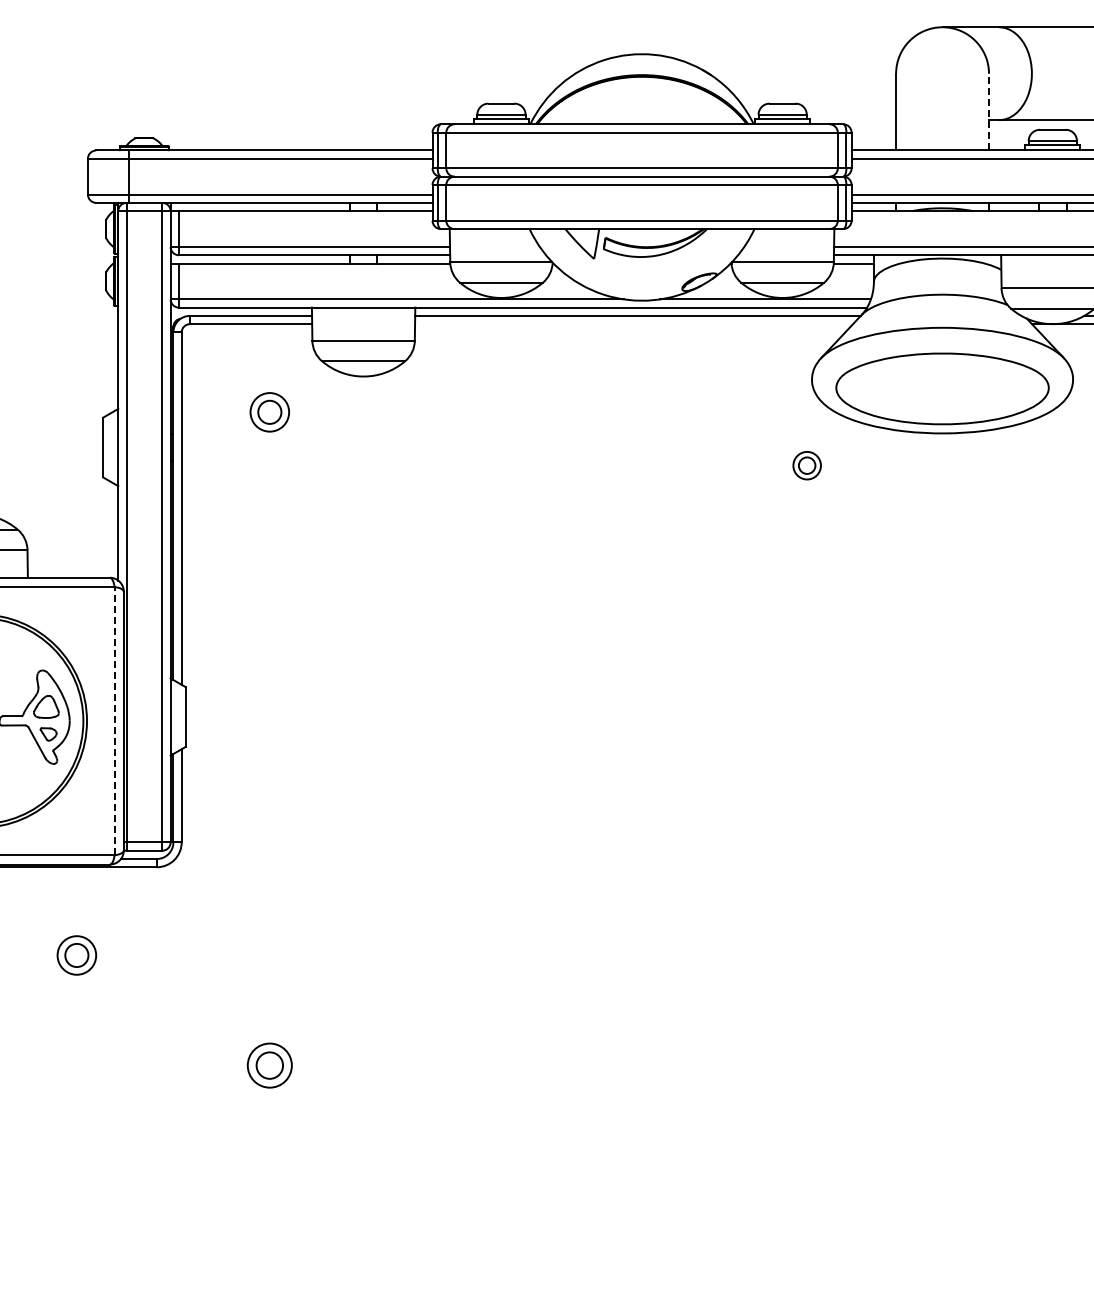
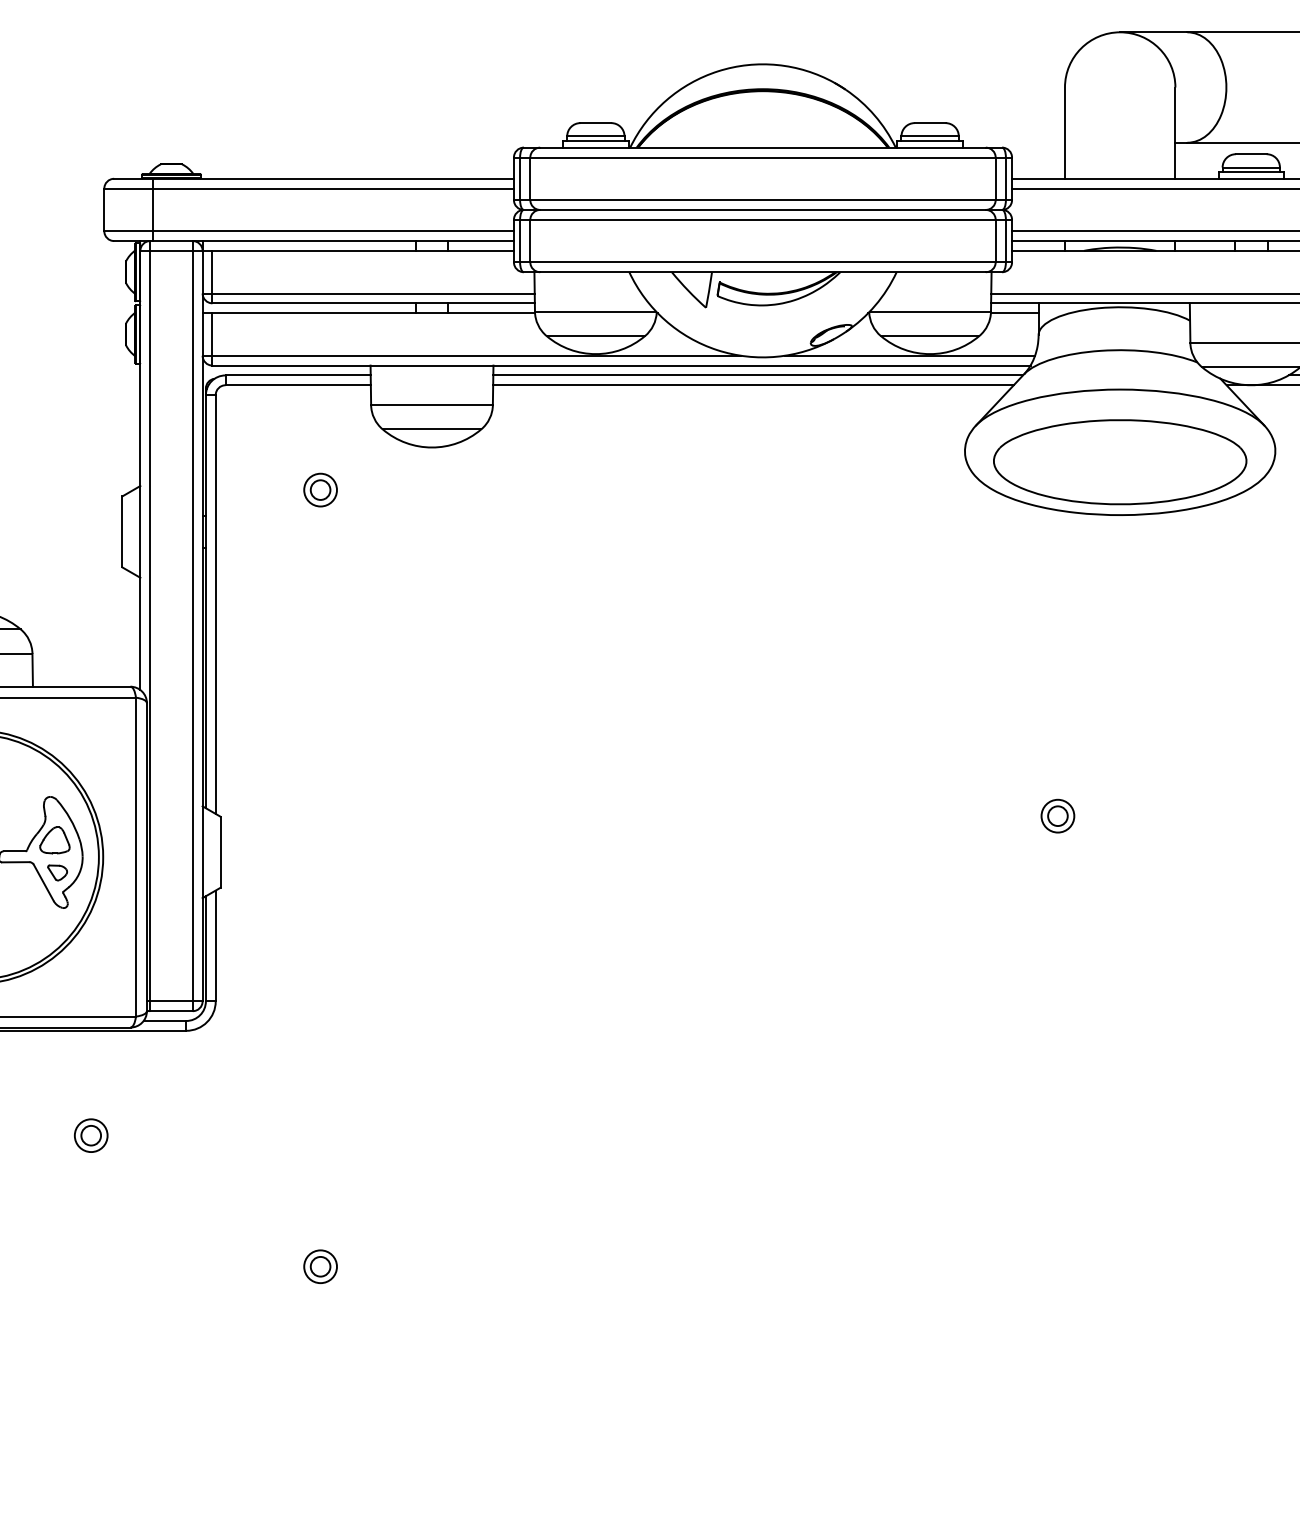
line: (989, 111) -> (1175, 132), dashed -> solid
line: (634, 324) -> (754, 385), added
part: (269, 412) -> (320, 490), size x0.71
part: (806, 465) -> (1057, 815), moved
line: (114, 720) -> (135, 856), dashed -> solid
part: (76, 955) -> (90, 1135), size x0.71
part: (269, 1065) -> (320, 1266), size x0.62

